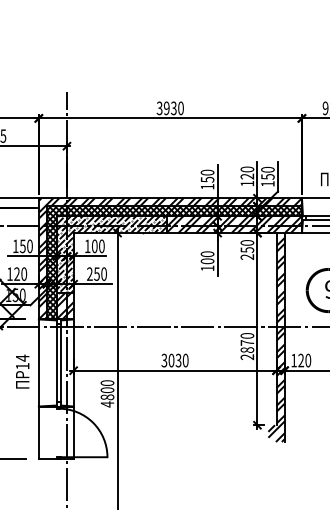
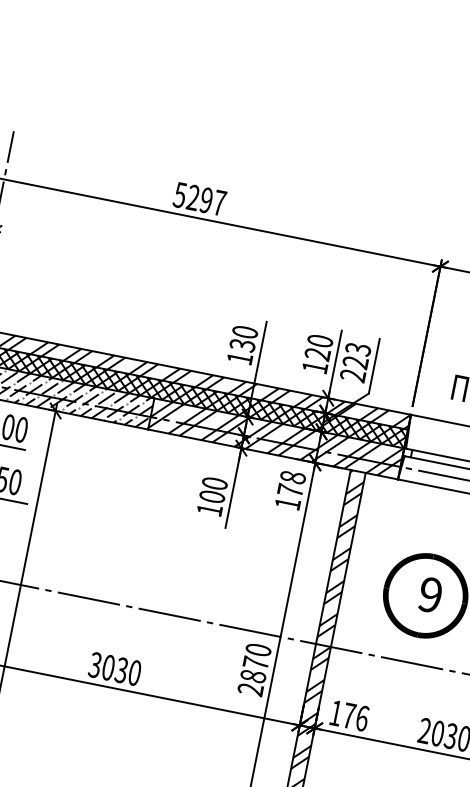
text: (170, 108) -> (200, 199), 3930 -> 5297
text: (267, 176) -> (355, 361), 150 -> 223
text: (206, 179) -> (240, 344), 150 -> 130
text: (247, 250) -> (290, 491), 250 -> 178
text: (304, 360) -> (355, 716), 120 -> 176

